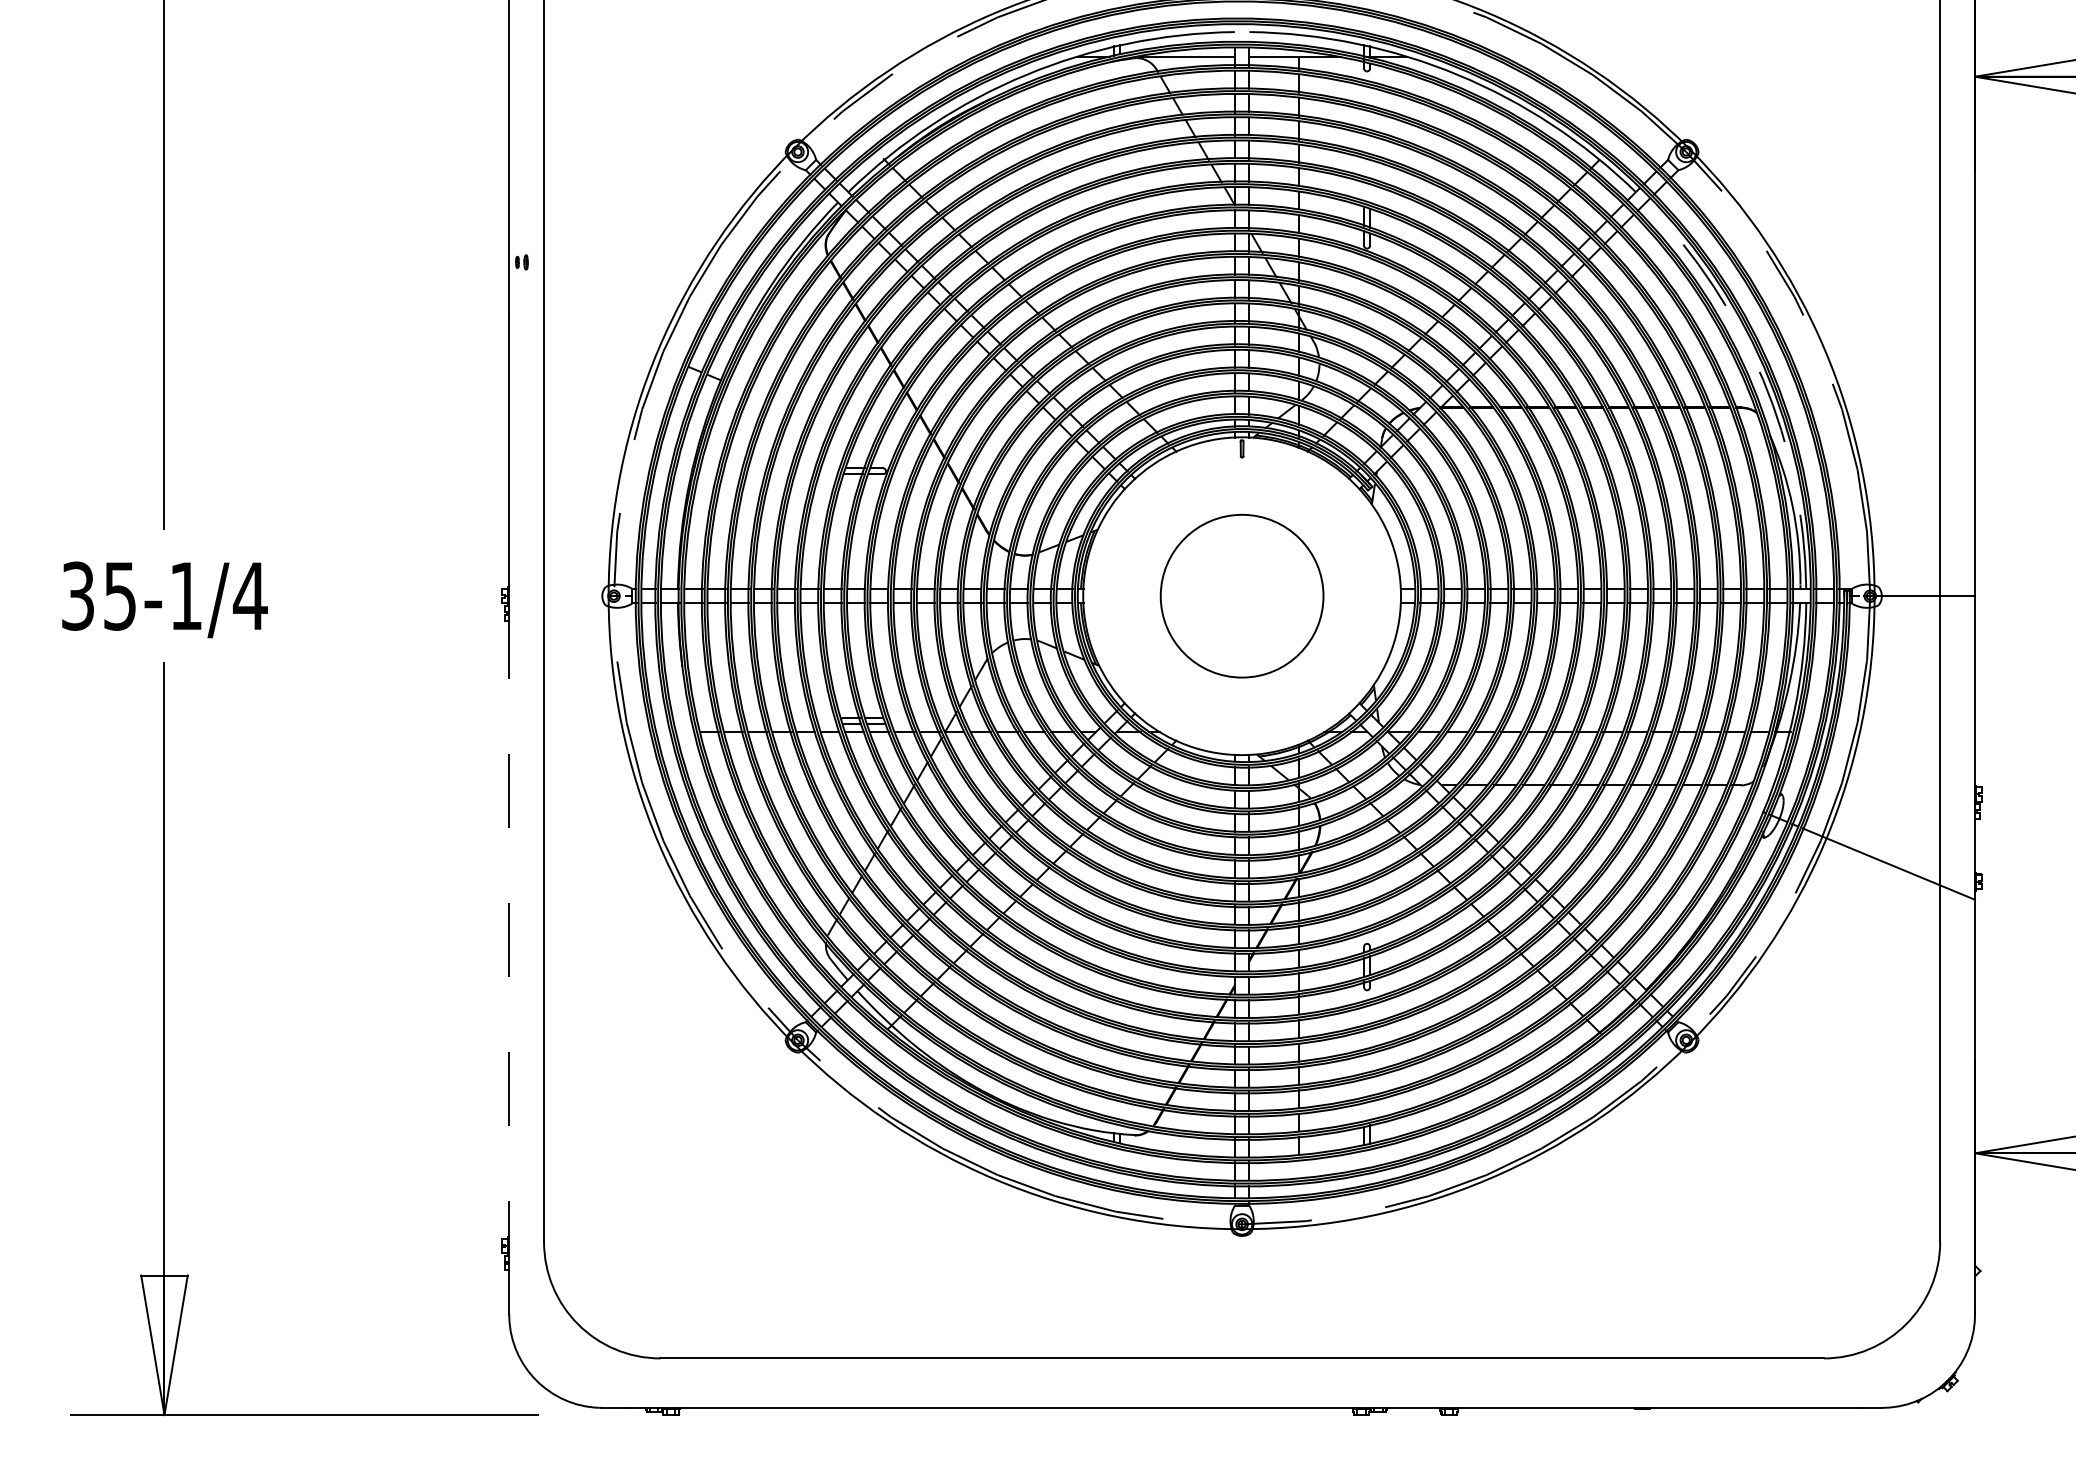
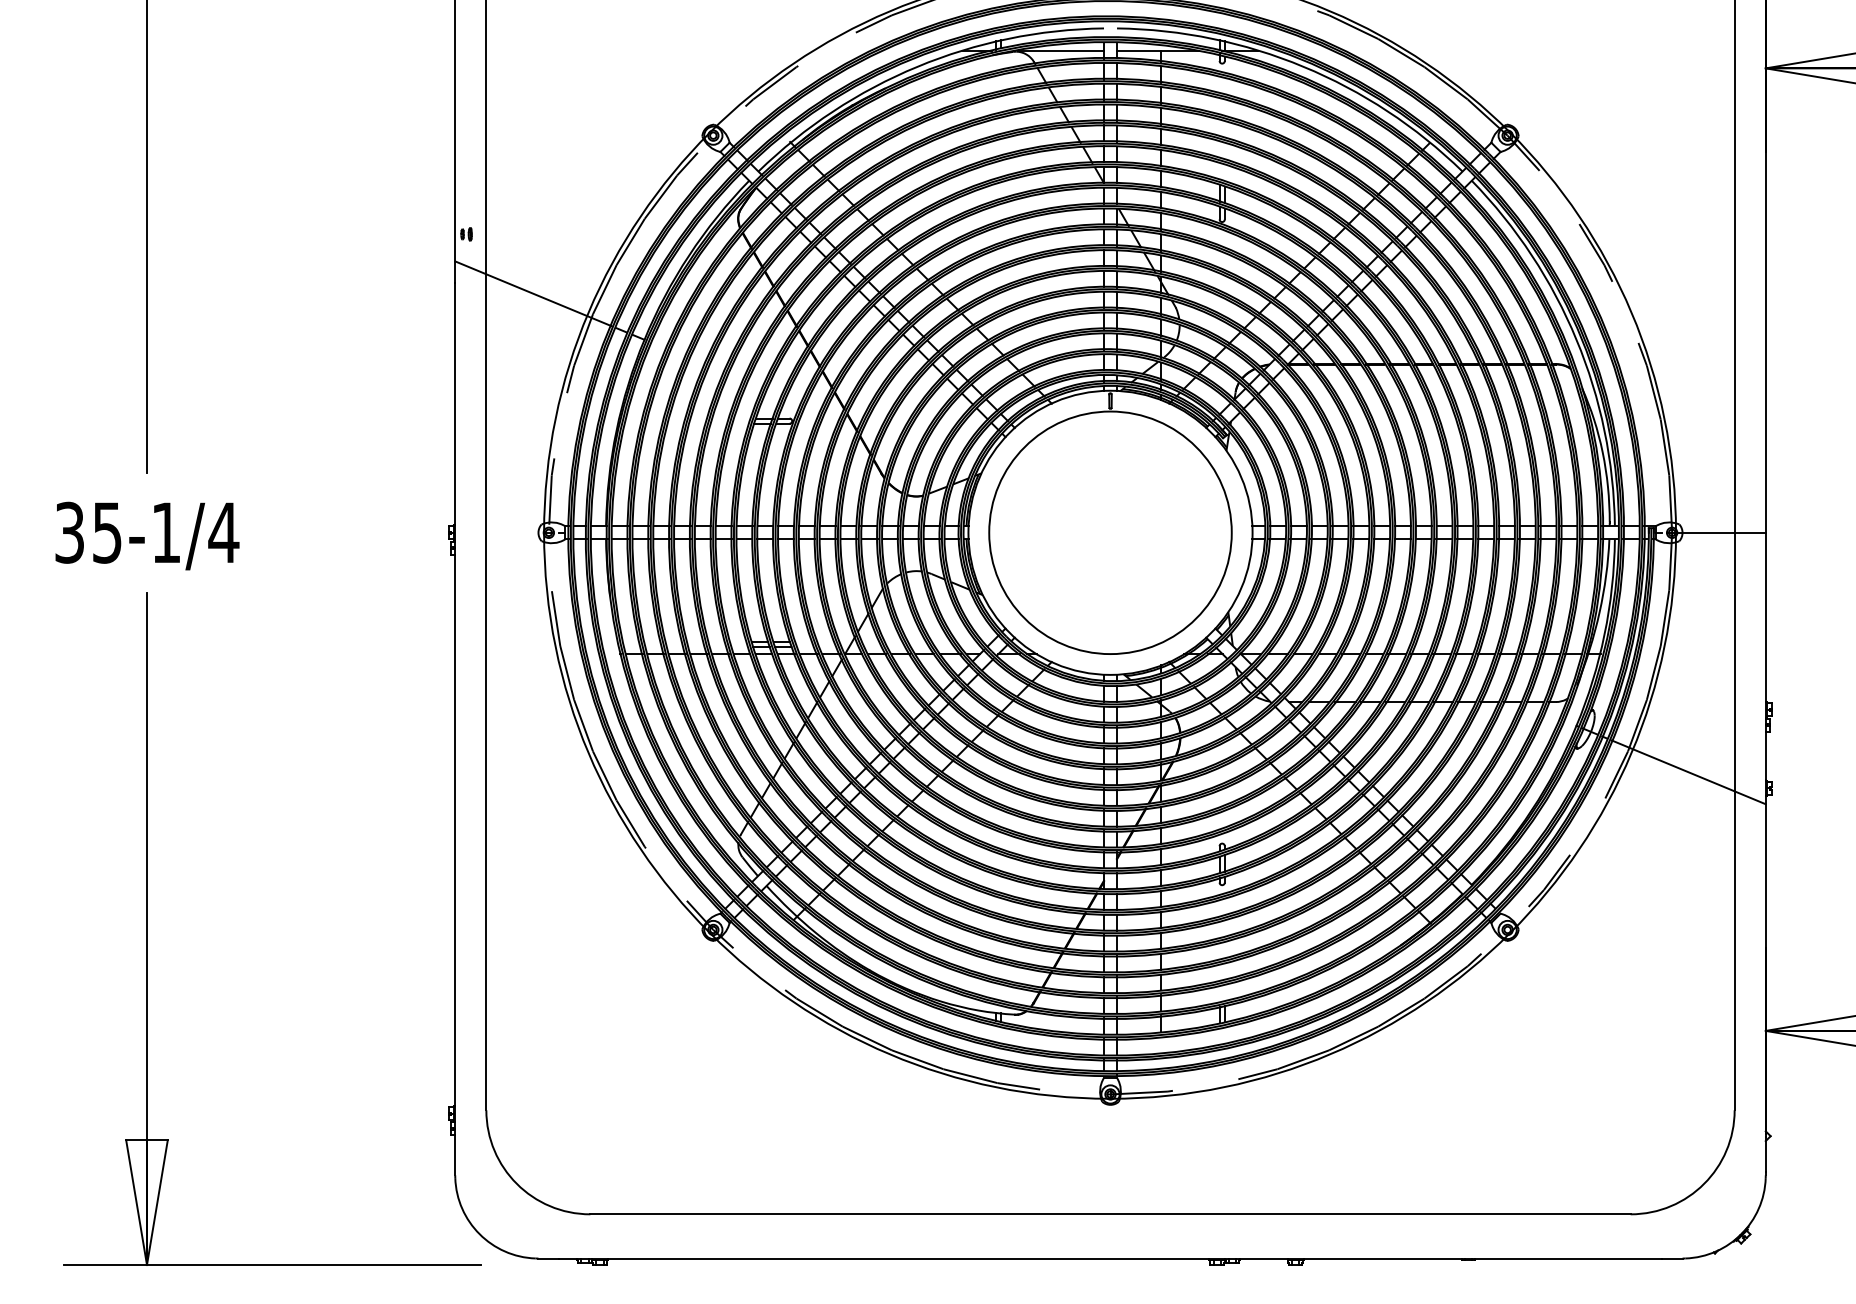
line: (596, 328) -> (533, 293), added
arc: (1763, 380) -> (1576, 339), dashed -> solid
circle: (1241, 595) -> (1109, 532), size x1.67
line: (509, 921) -> (455, 823), dashed -> solid

